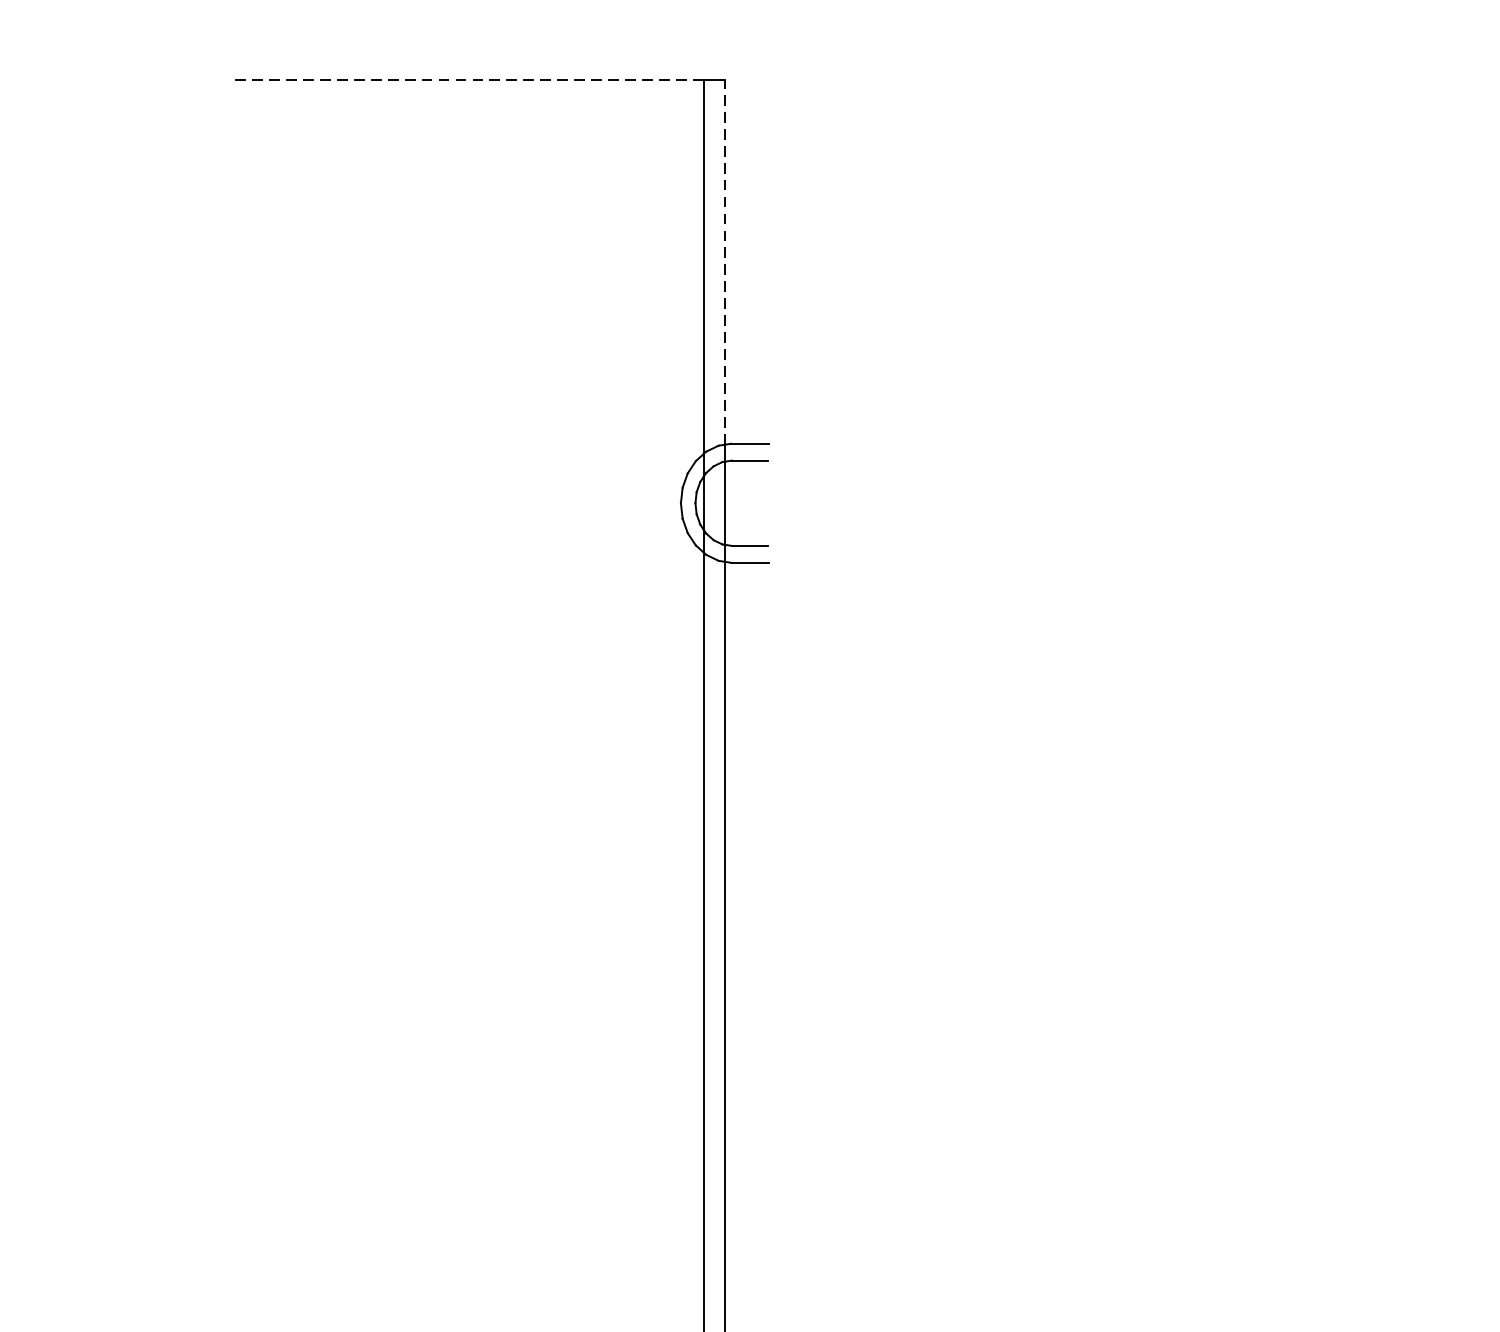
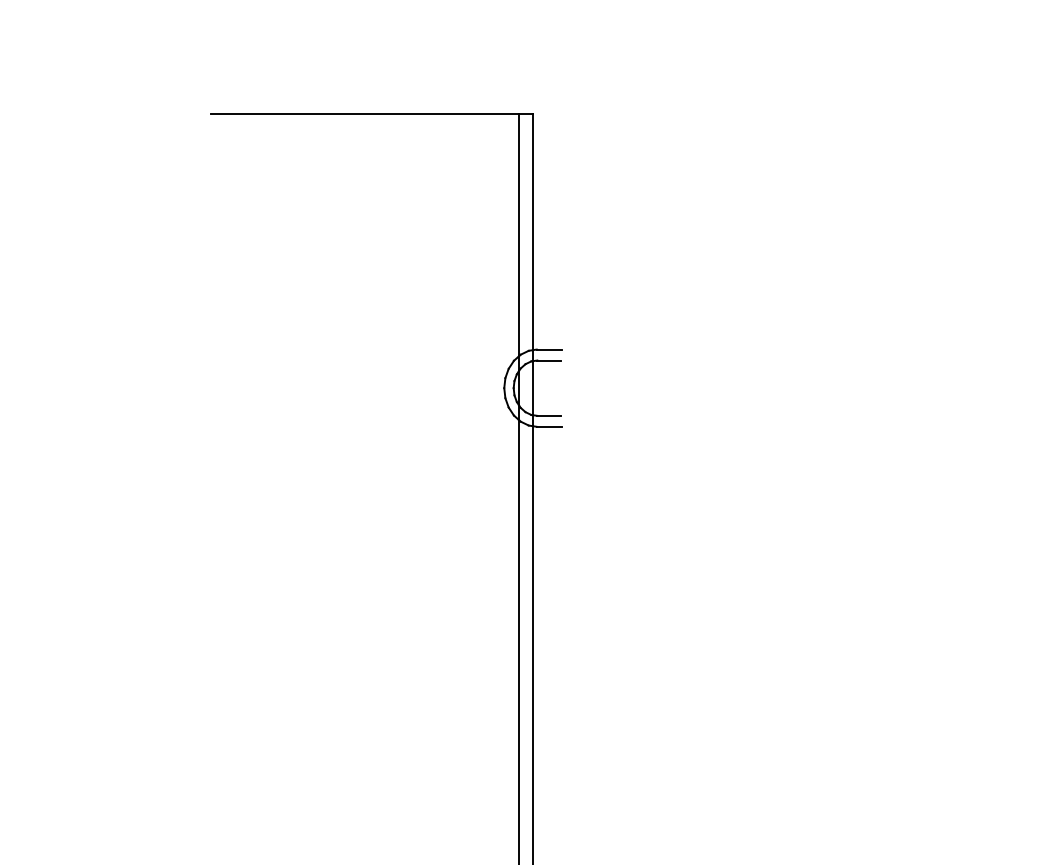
line: (467, 80) -> (365, 113), dashed -> solid
line: (724, 261) -> (532, 231), dashed -> solid

